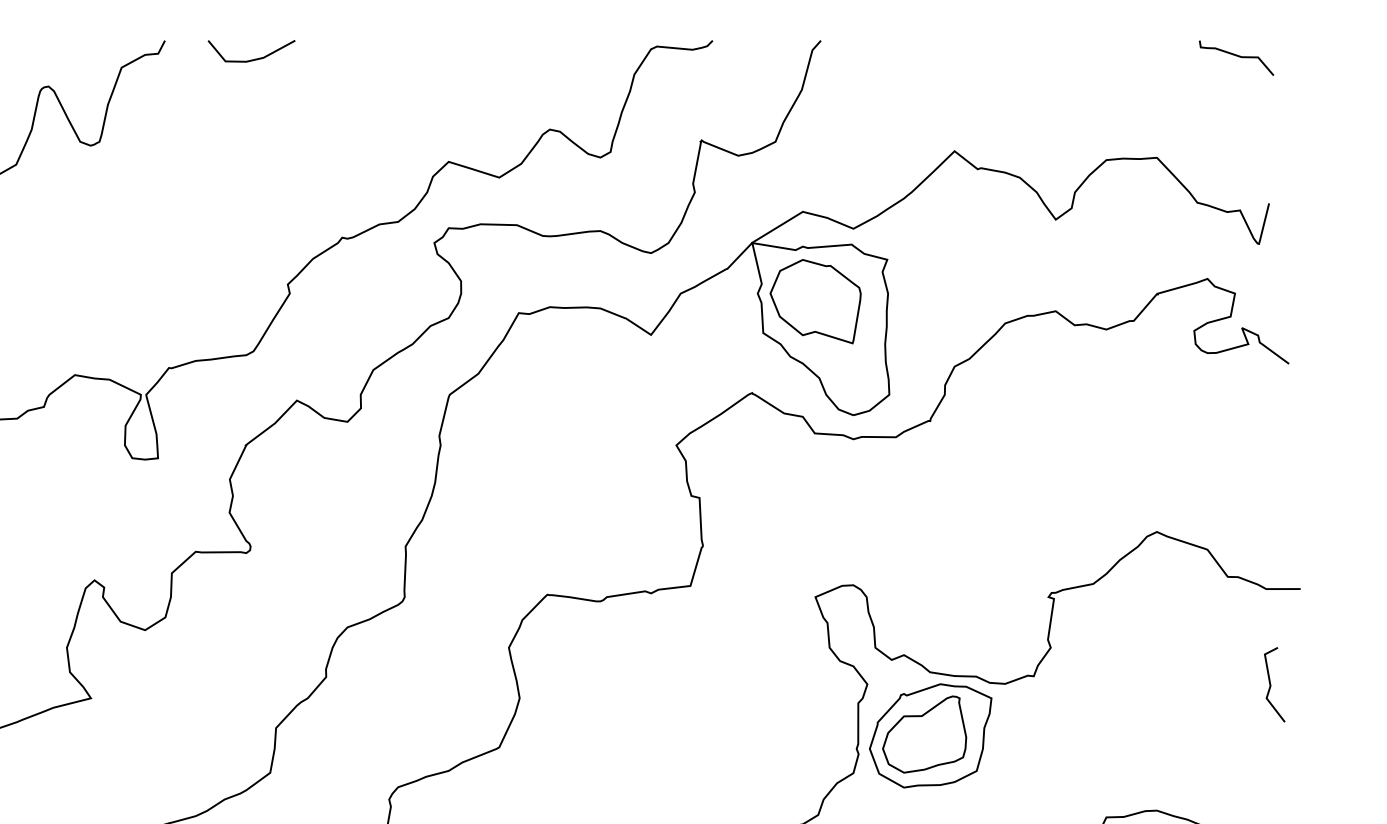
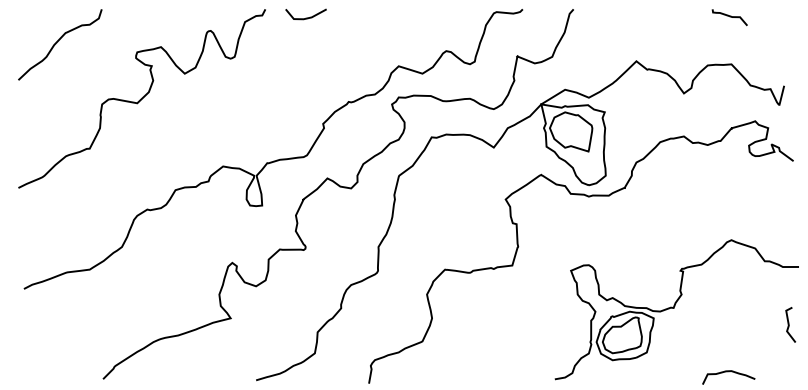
curve: (1235, 58) -> (729, 17), moved
line: (1271, 683) -> (789, 324), moved

